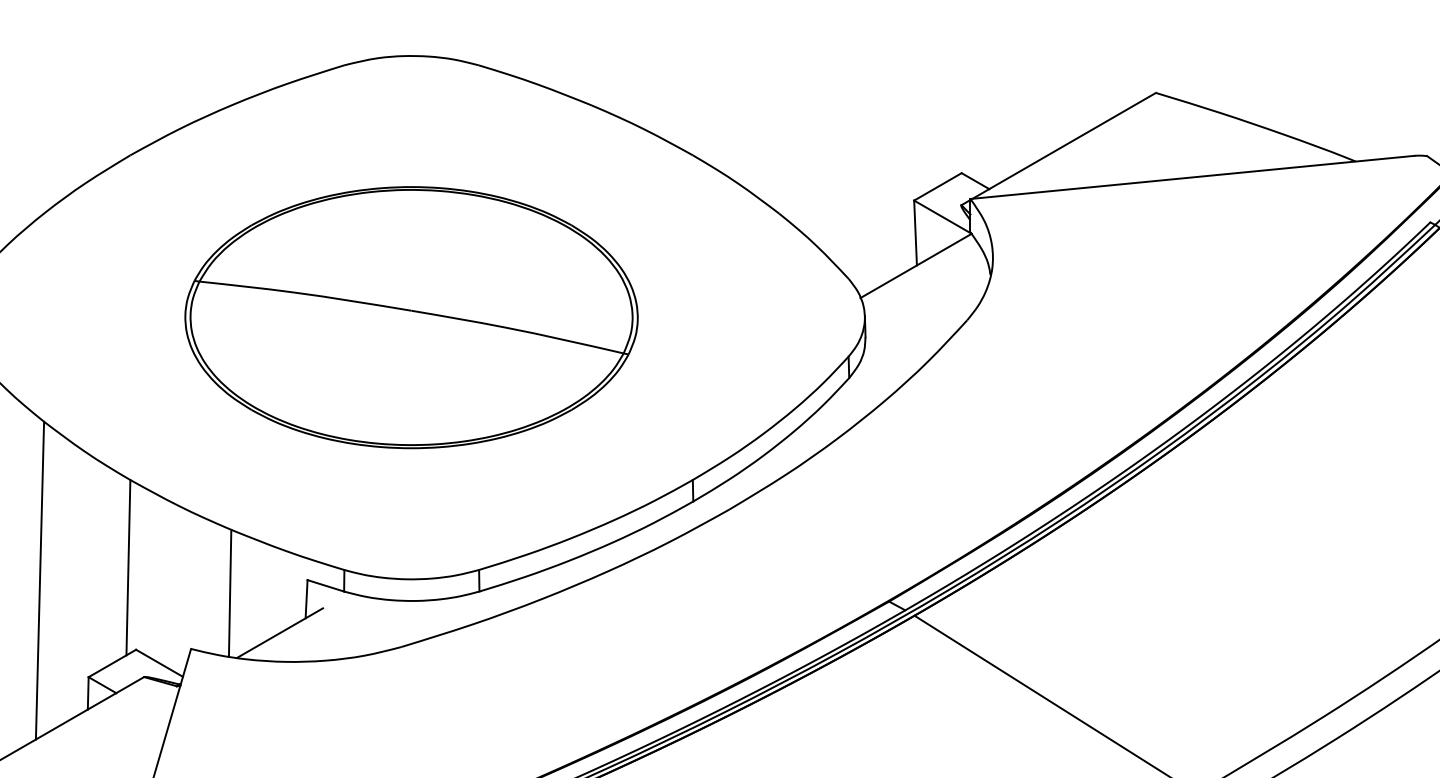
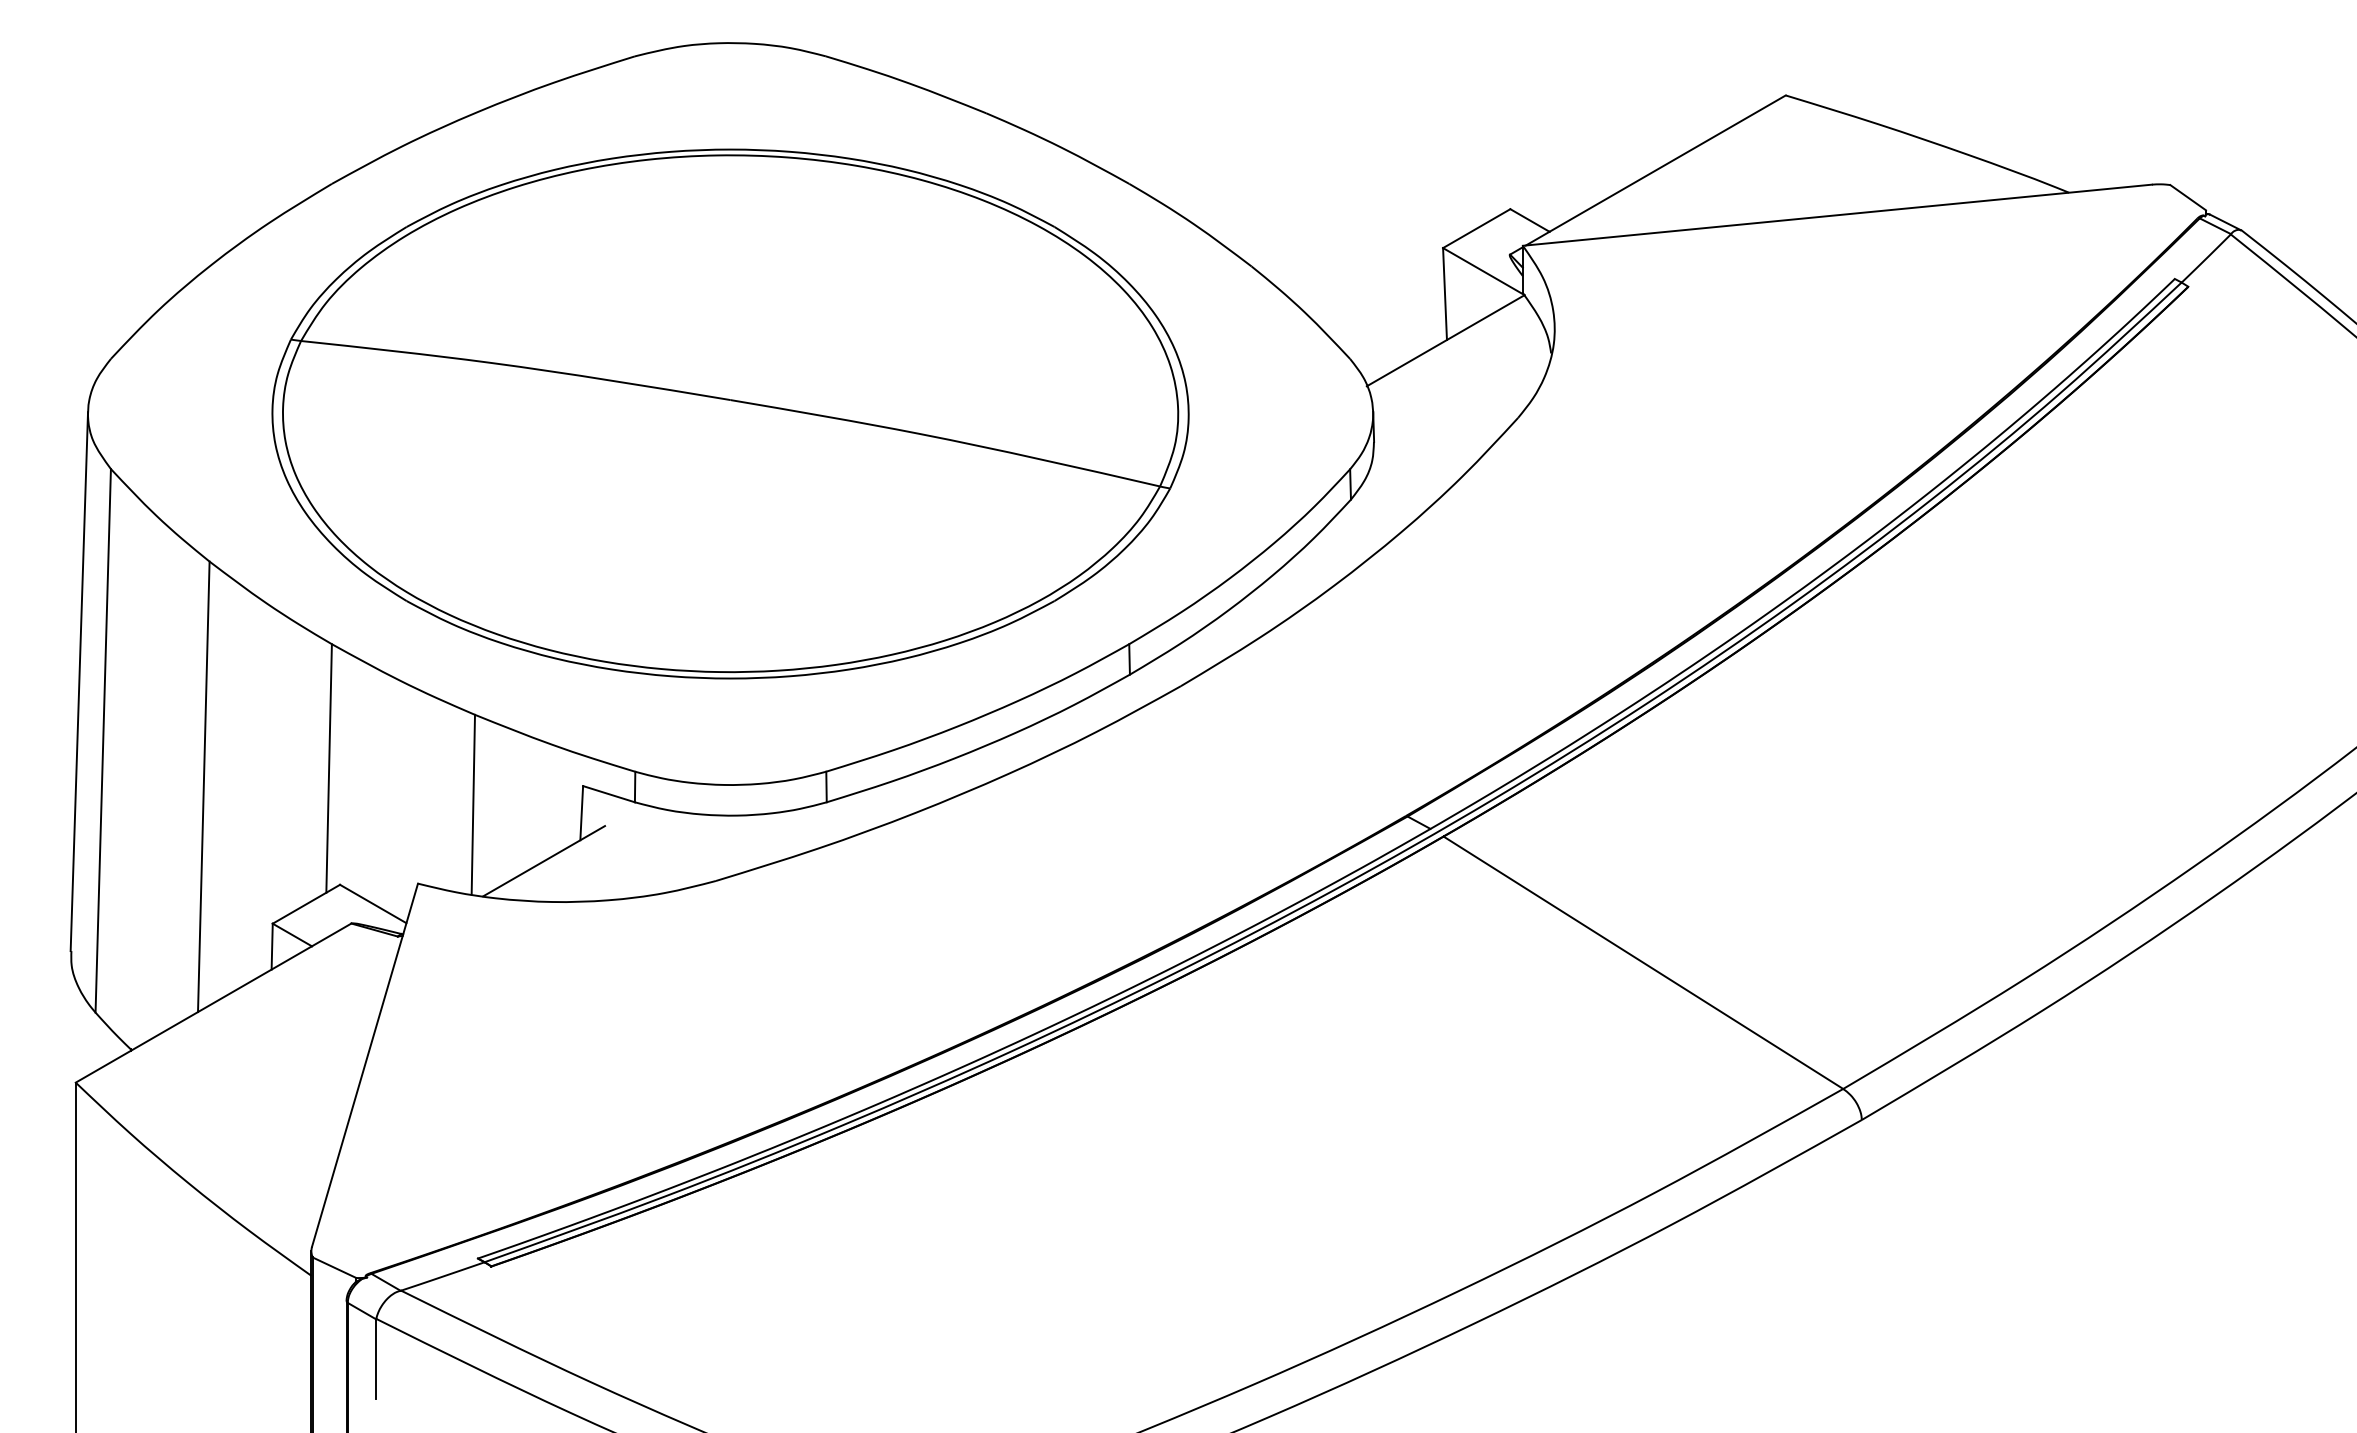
part: (411, 317) -> (730, 413), size x1.43

